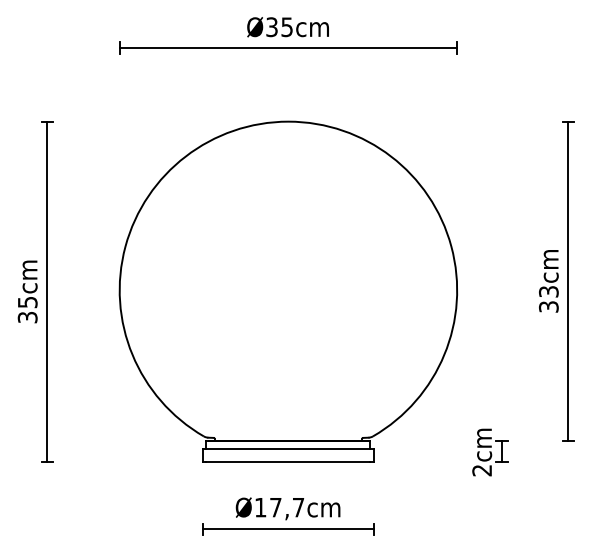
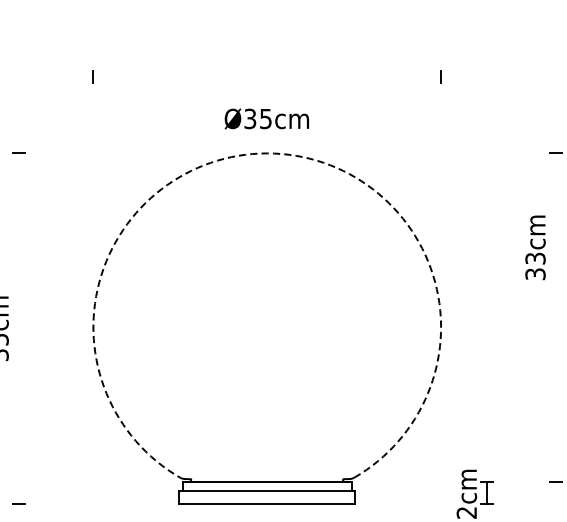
text: (287, 27) -> (266, 119), moved
line: (288, 47) -> (267, 77), removed
arc: (288, 121) -> (267, 153), solid -> dashed
line: (568, 280) -> (555, 317), removed
text: (548, 281) -> (535, 248), moved
line: (47, 291) -> (19, 328), removed

